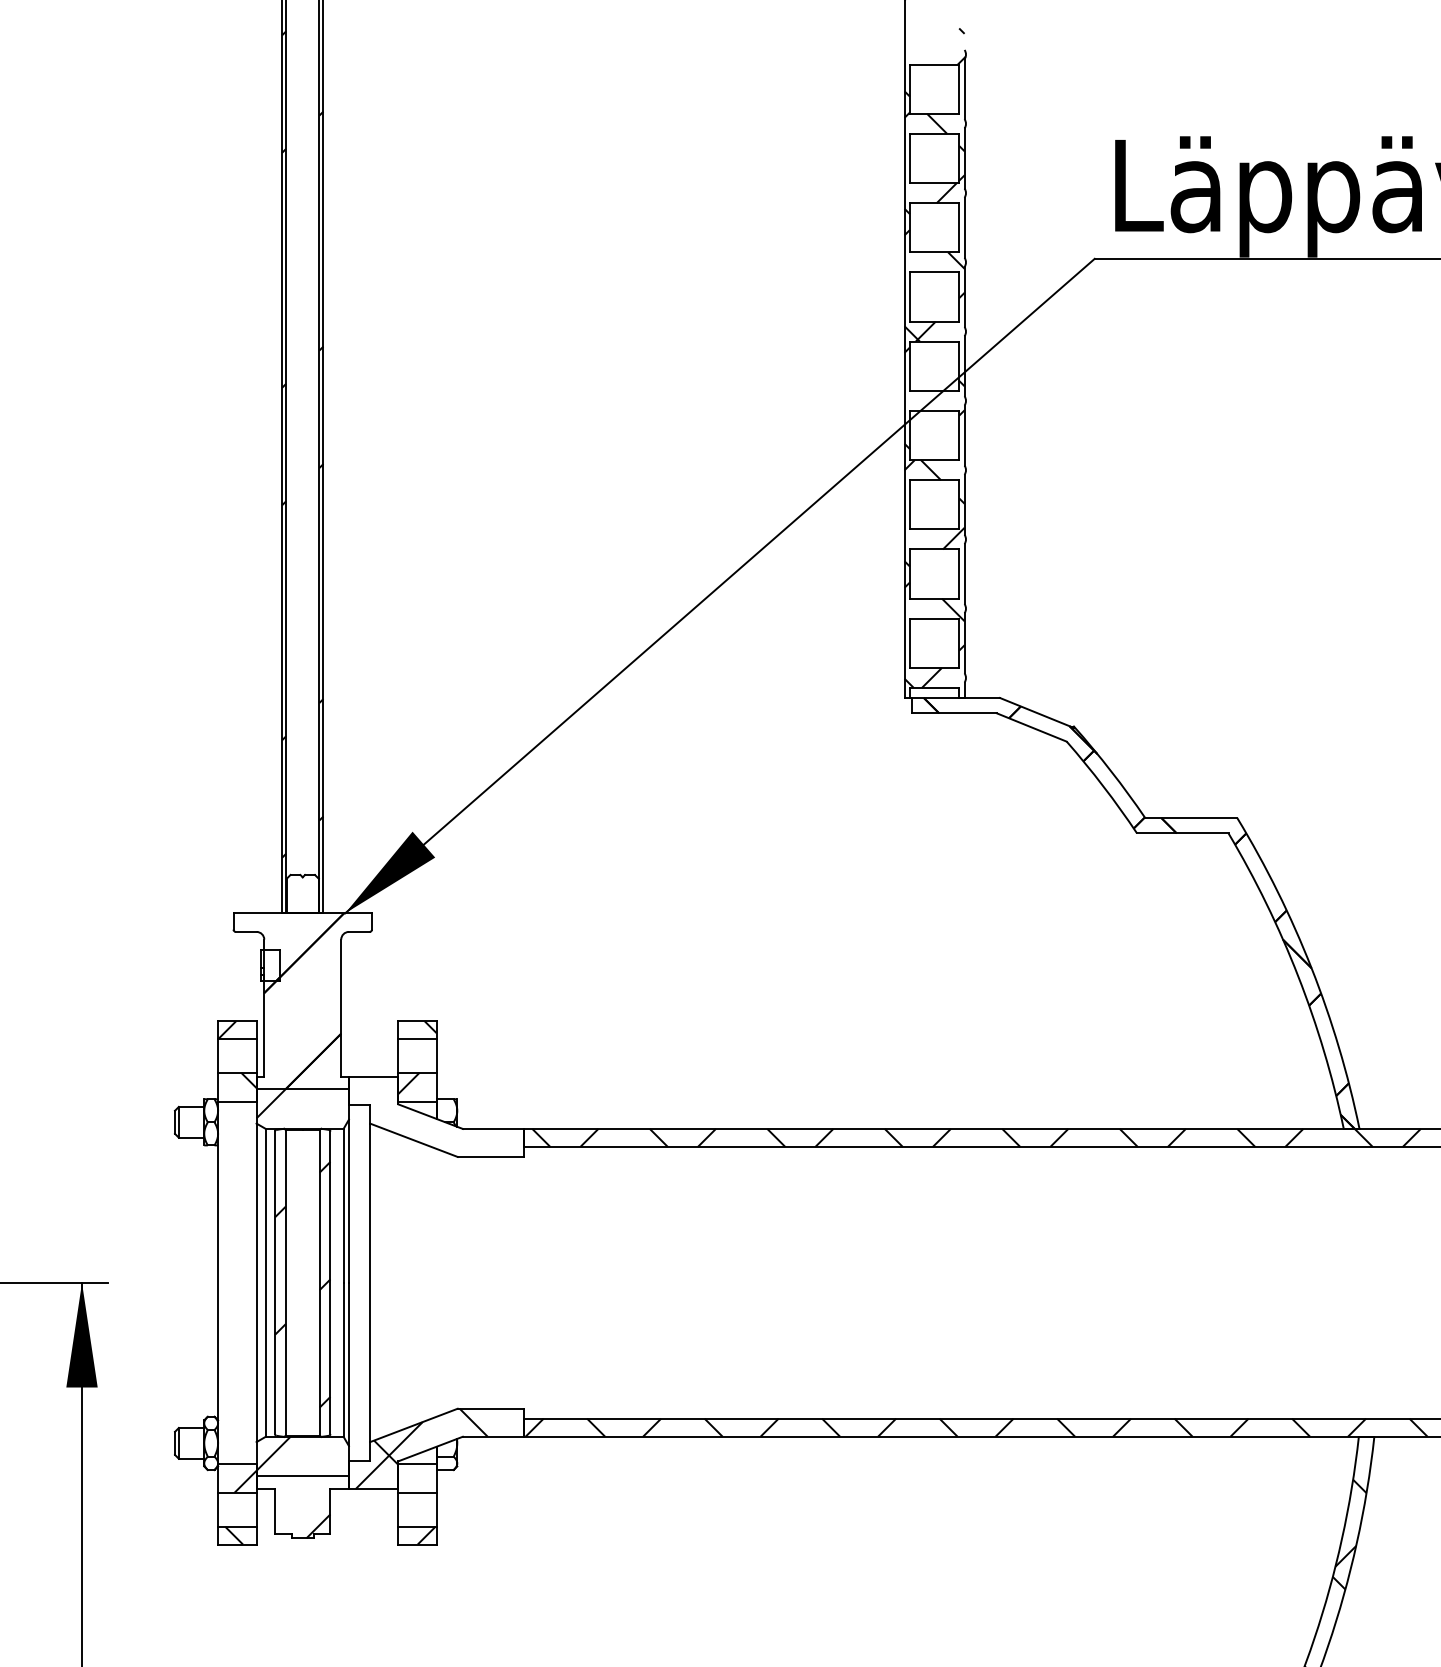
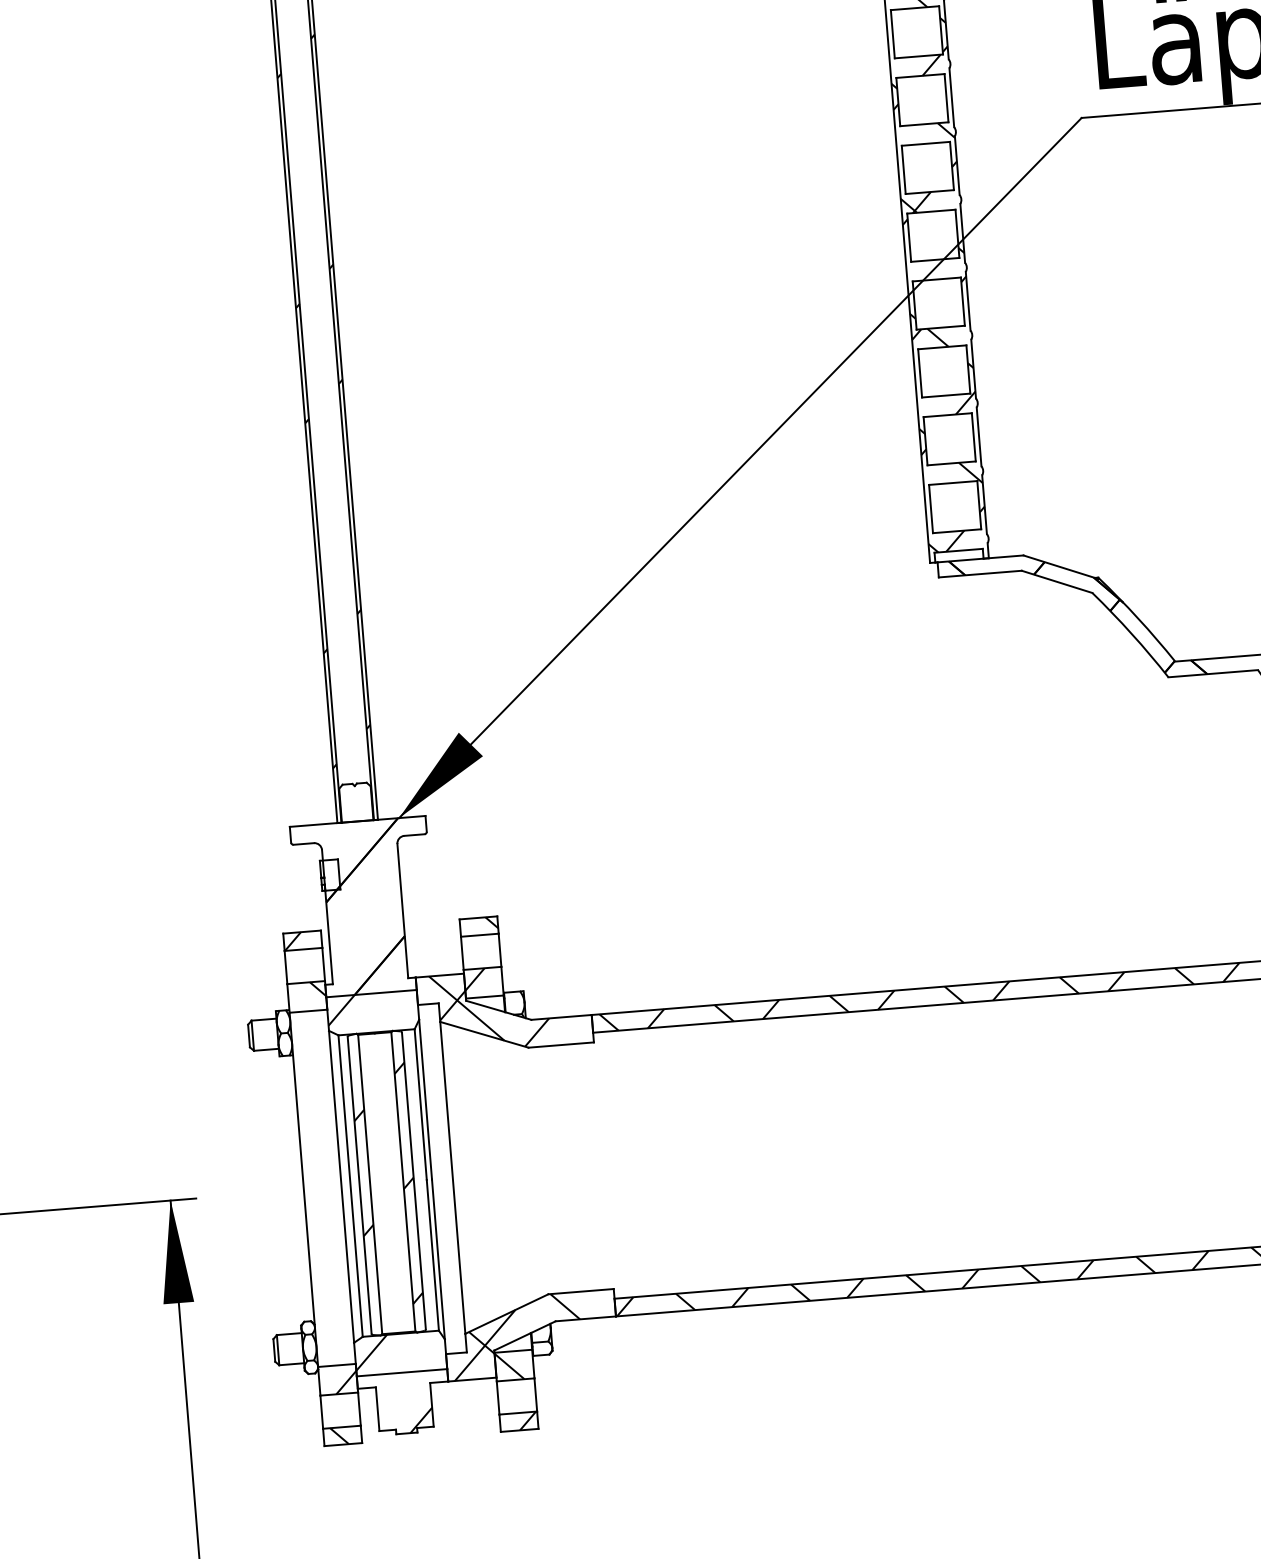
hatch: (421, 1115) -> (489, 1009), added
hatch: (412, 1478) -> (509, 1366), added

